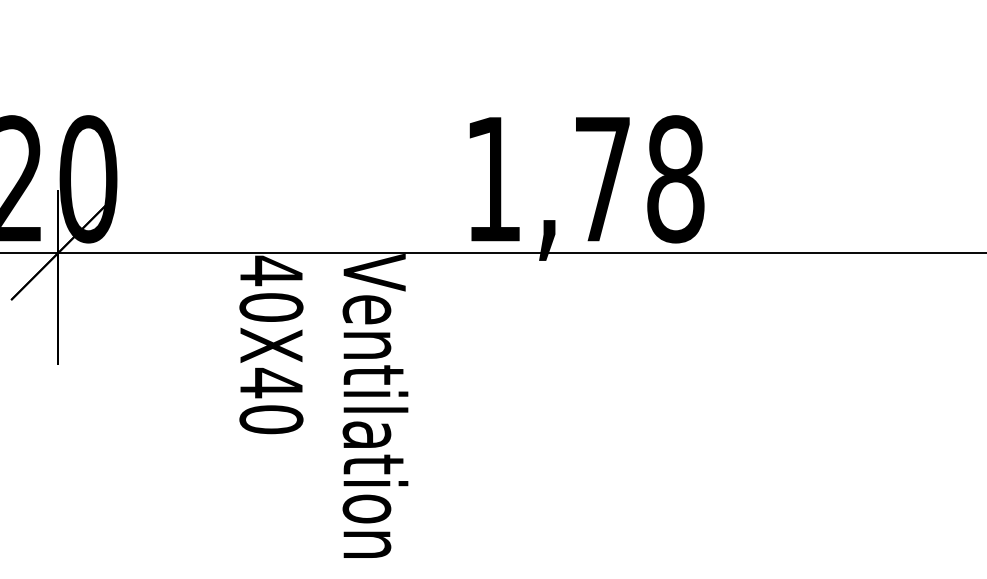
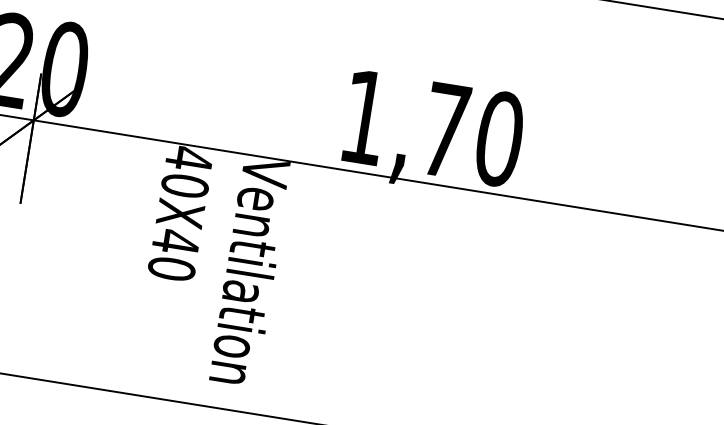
text: (675, 179) -> (499, 139), 1,78 -> 1,70

